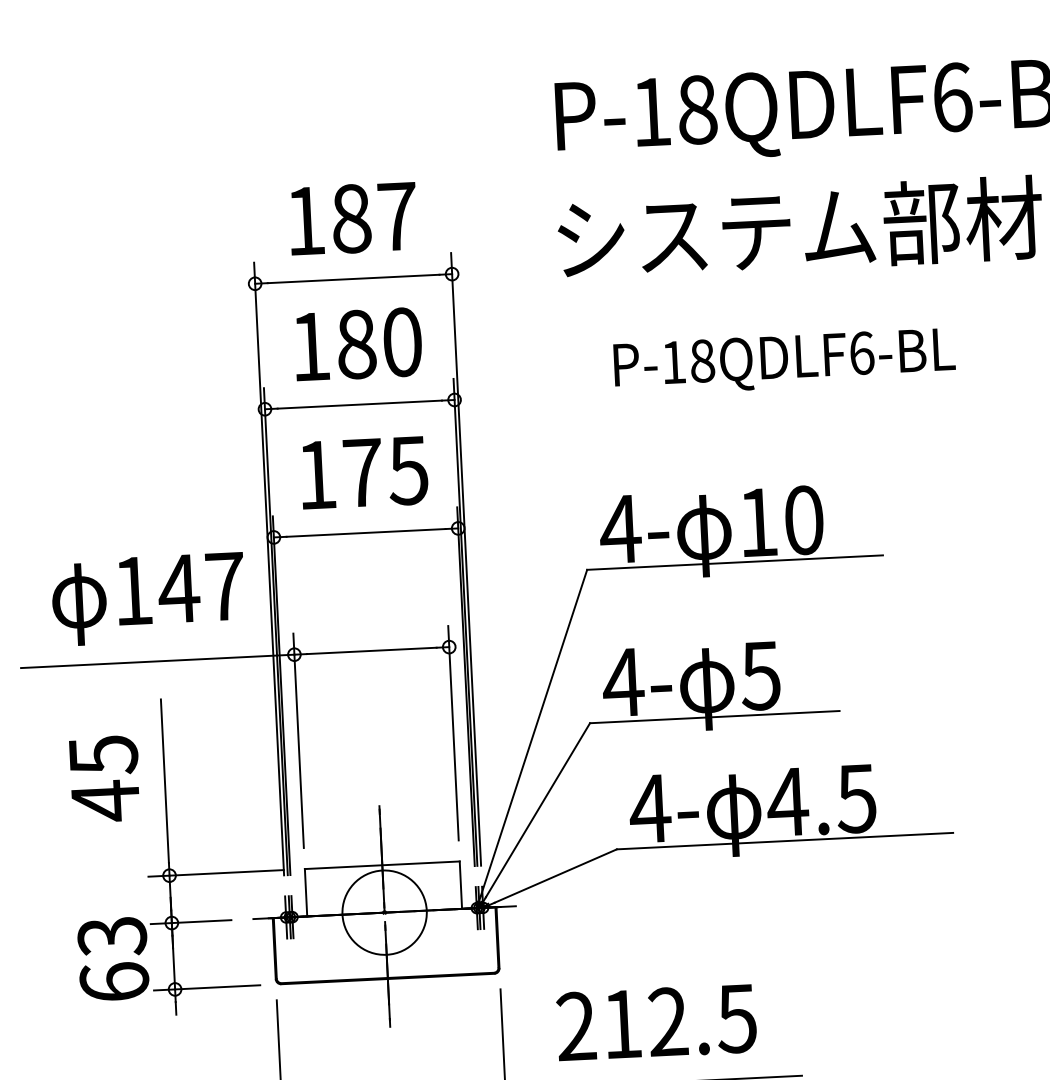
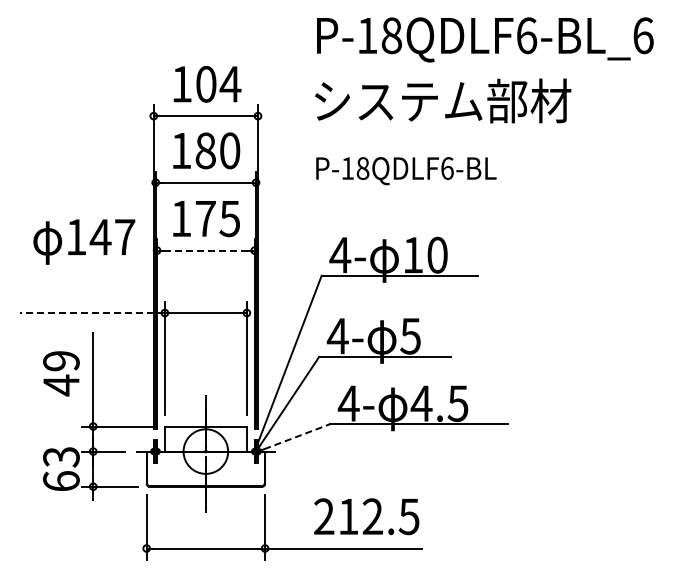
text: (374, 216) -> (218, 83), 187 -> 104
text: (784, 362) -> (406, 171), moved
line: (367, 532) -> (206, 250), solid -> dashed
text: (148, 598) -> (84, 241), moved
line: (157, 662) -> (92, 313), solid -> dashed
text: (103, 755) -> (61, 361), 45 -> 49
line: (556, 875) -> (297, 436), solid -> dashed
text: (656, 1022) -> (366, 516), moved

